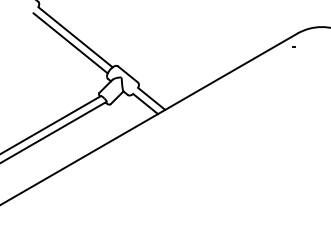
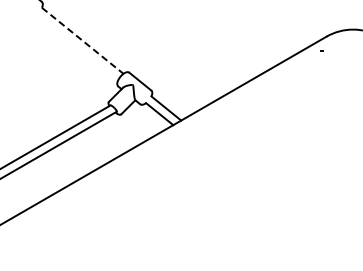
line: (76, 37) -> (83, 41), solid -> dashed
line: (70, 43) -> (77, 47), removed

